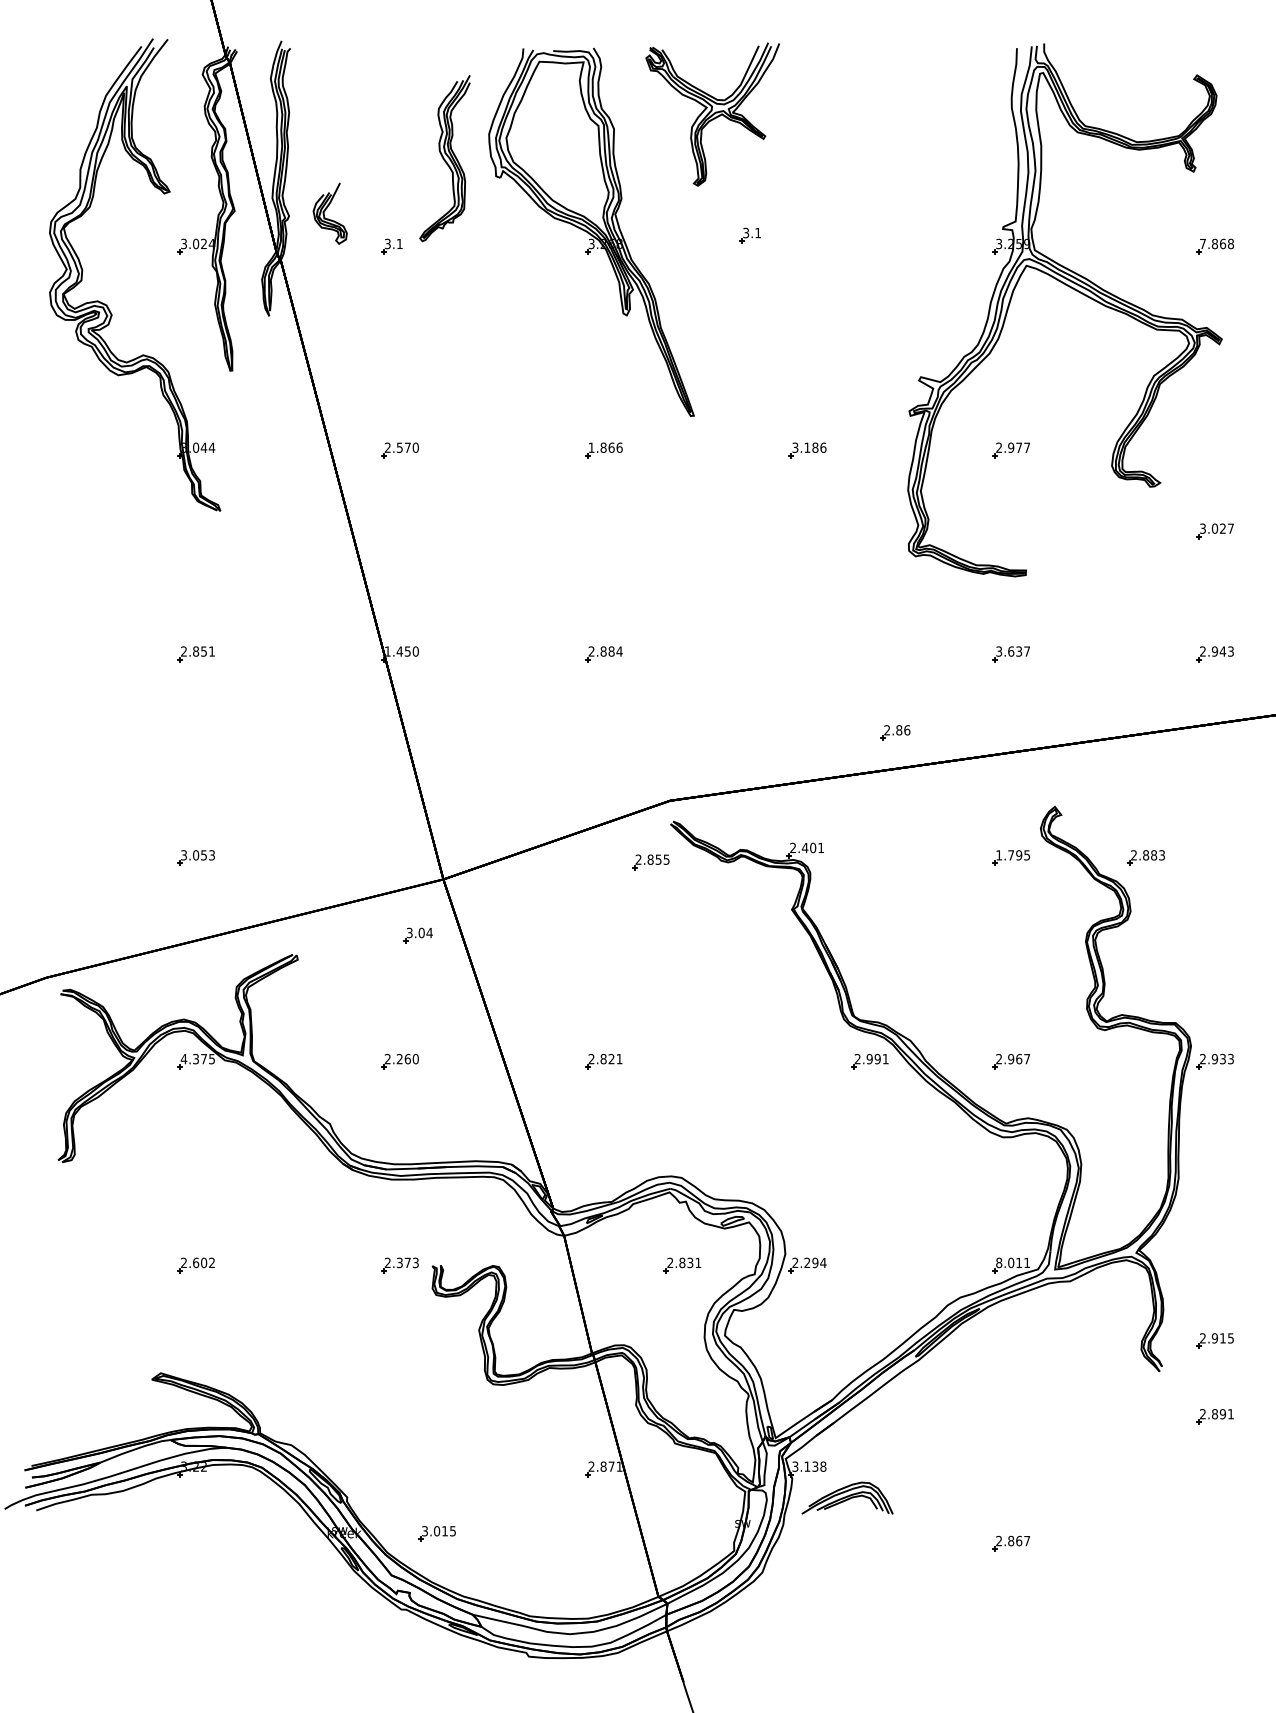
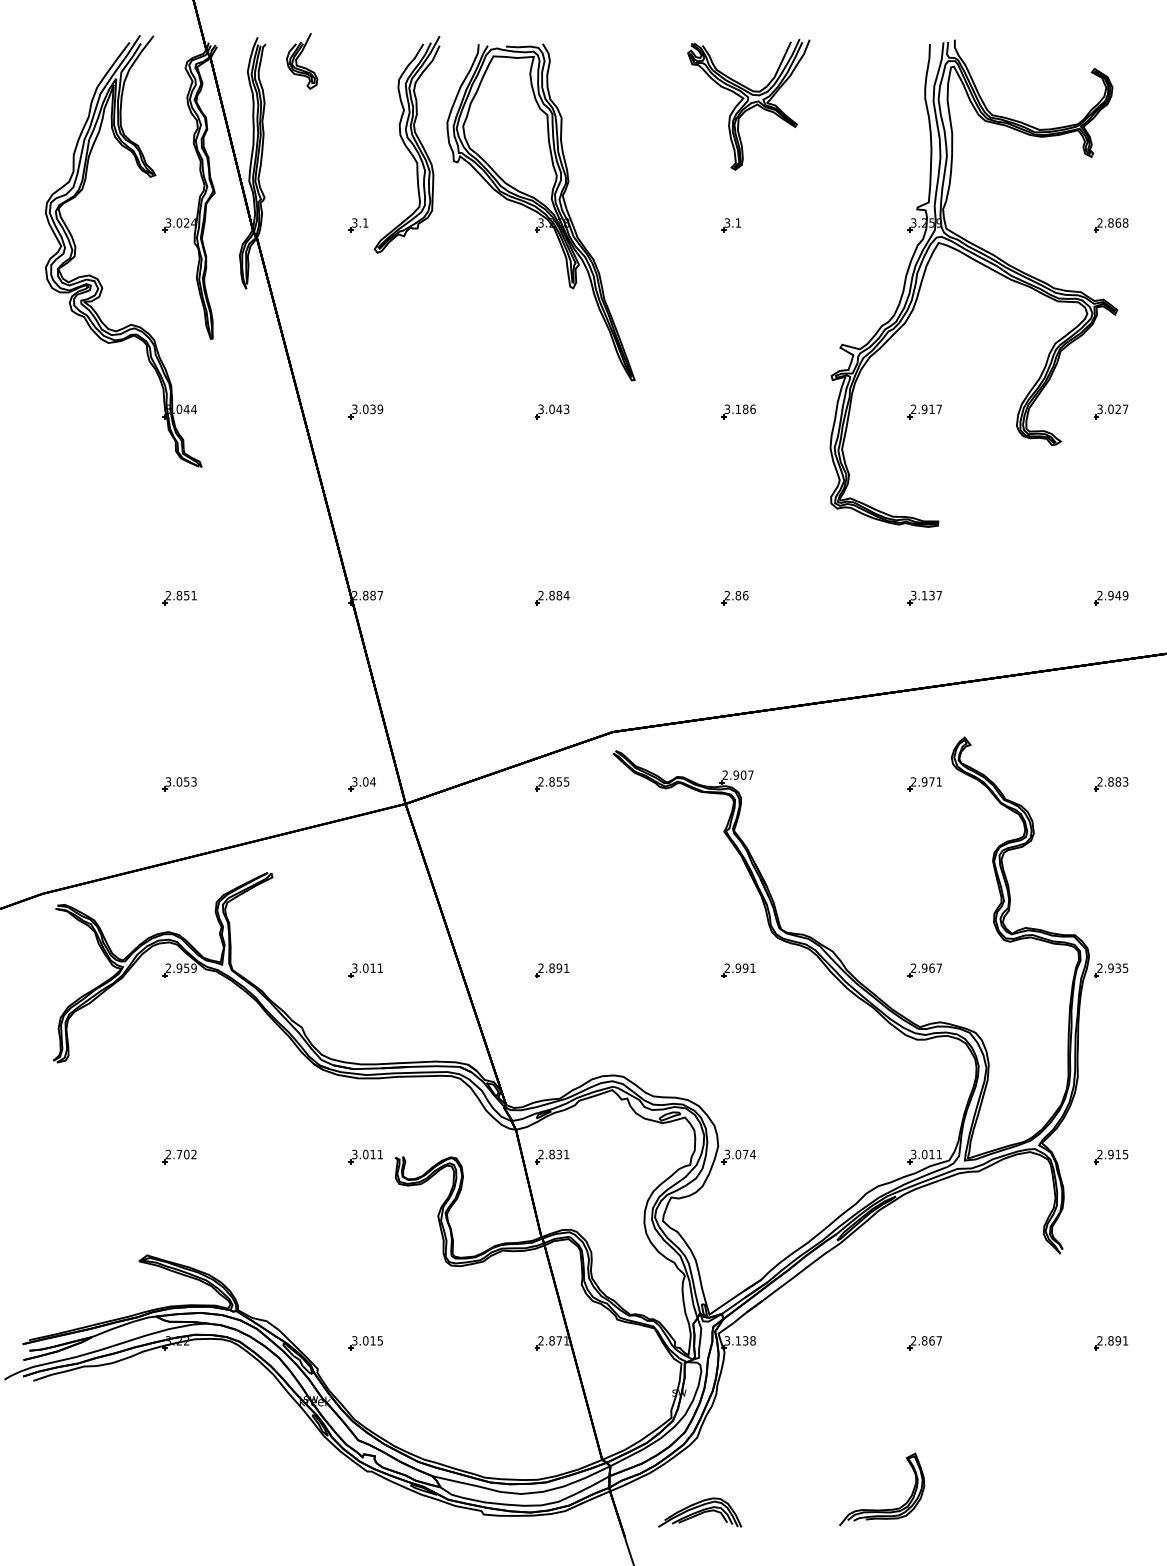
part: (712, 114) -> (748, 104), moved
part: (444, 158) -> (406, 144), size x1.43
part: (330, 213) -> (302, 61), moved
part: (749, 235) -> (730, 225), moved
text: (1202, 243) -> (1099, 222), 7.868 -> 2.868
text: (1018, 446) -> (931, 408), 2.977 -> 2.917
text: (401, 447) -> (367, 409), 2.570 -> 3.039
text: (605, 447) -> (553, 409), 1.866 -> 3.043
part: (1215, 531) -> (1111, 411), moved
text: (401, 651) -> (367, 595), 1.450 -> 2.887
text: (1010, 651) -> (924, 595), 3.637 -> 3.137
text: (1230, 651) -> (1125, 595), 2.943 -> 2.949
part: (895, 732) -> (734, 597), moved
text: (813, 847) -> (743, 774), 2.401 -> 2.907
text: (1013, 854) -> (926, 781), 1.795 -> 2.971
part: (1146, 858) -> (1111, 784), moved
part: (651, 862) -> (552, 784), moved
part: (417, 935) -> (361, 784), moved
text: (197, 1058) -> (180, 967), 4.375 -> 2.959
text: (401, 1058) -> (367, 967), 2.260 -> 3.011
text: (611, 1058) -> (559, 967), 2.821 -> 2.891
text: (1230, 1058) -> (1125, 967), 2.933 -> 2.935
part: (869, 1061) -> (738, 970), moved
text: (196, 1262) -> (179, 1154), 2.602 -> 2.702
text: (401, 1262) -> (367, 1154), 2.373 -> 3.011
text: (805, 1262) -> (736, 1154), 2.294 -> 3.074
text: (998, 1262) -> (913, 1154), 8.011 -> 3.011
part: (682, 1265) -> (552, 1156), moved
part: (1215, 1340) -> (1111, 1156), moved
part: (1215, 1417) -> (1111, 1343), moved
part: (848, 1498) -> (700, 1512), moved
part: (436, 1534) -> (365, 1343), moved
part: (1010, 1543) -> (924, 1343), moved
part: (965, 1651) -> (882, 1509), added

